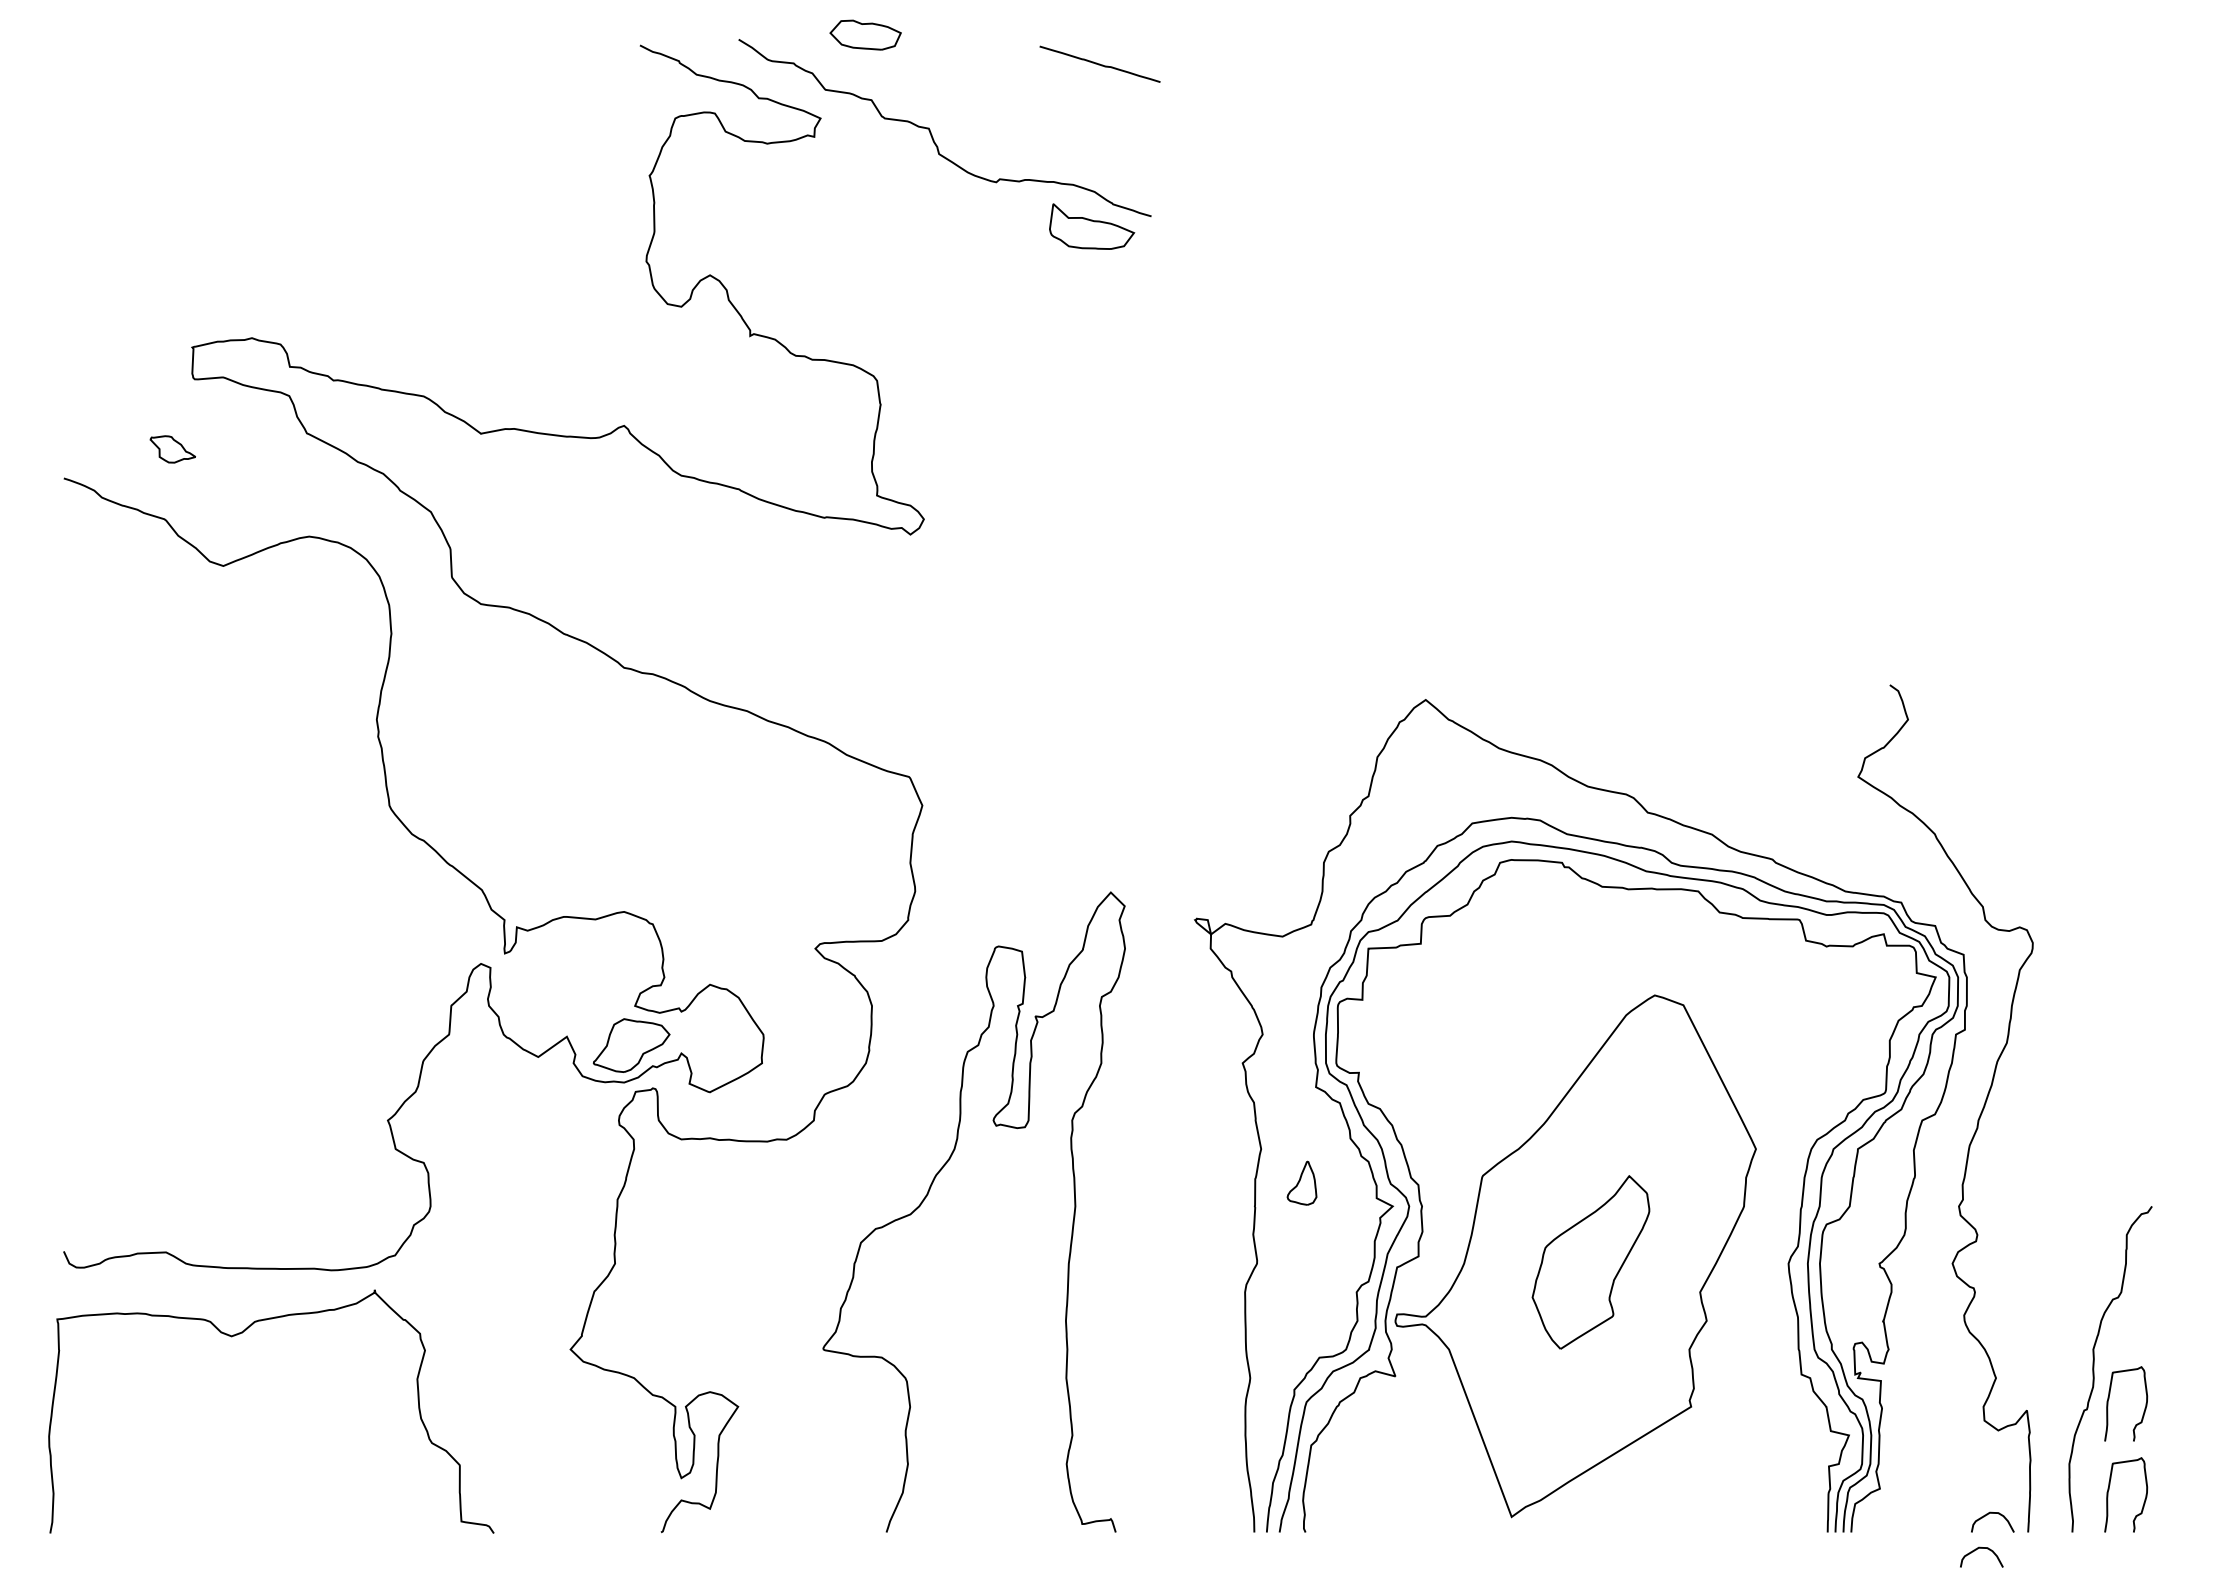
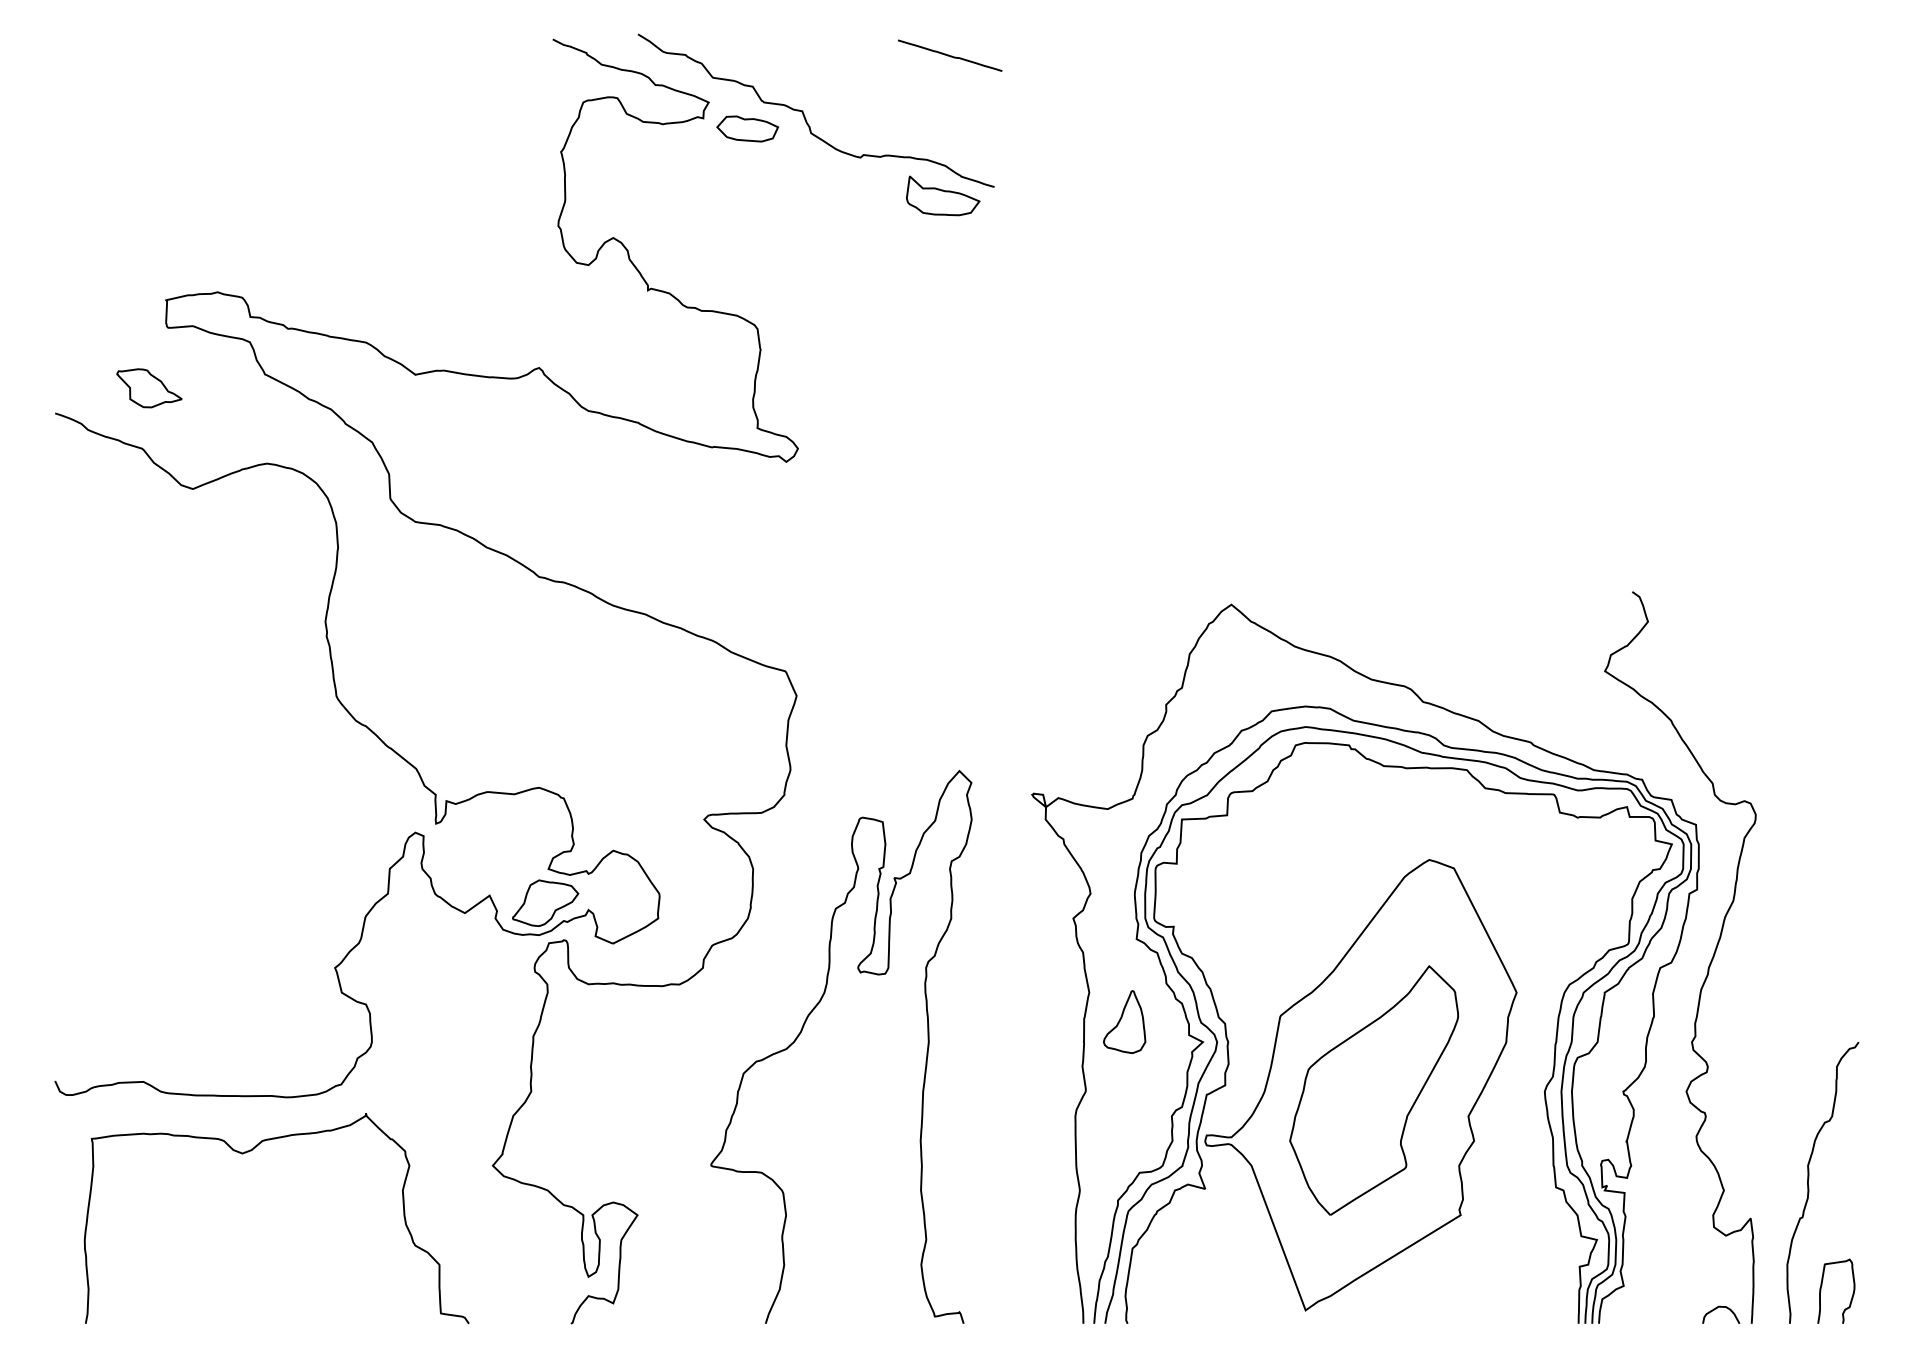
part: (865, 34) -> (747, 128), moved
part: (172, 449) -> (149, 388), size x1.67
part: (1301, 1183) -> (1124, 1022), size x1.67
part: (1590, 1262) -> (1373, 1090), size x1.67
curve: (240, 1334) -> (250, 1151), moved
curve: (2109, 1399) -> (1821, 1208), removed
curve: (1978, 1549) -> (1708, 1338), removed

